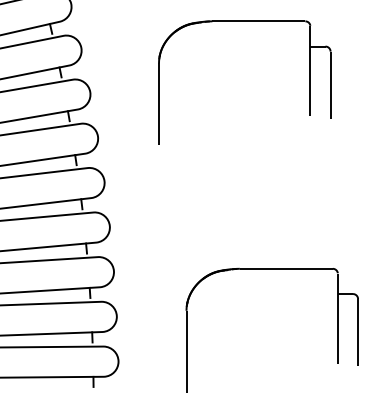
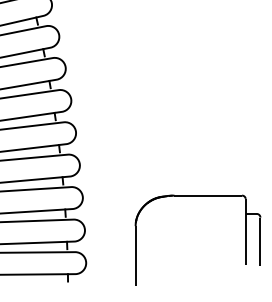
part: (244, 22) -> (177, 16), removed

